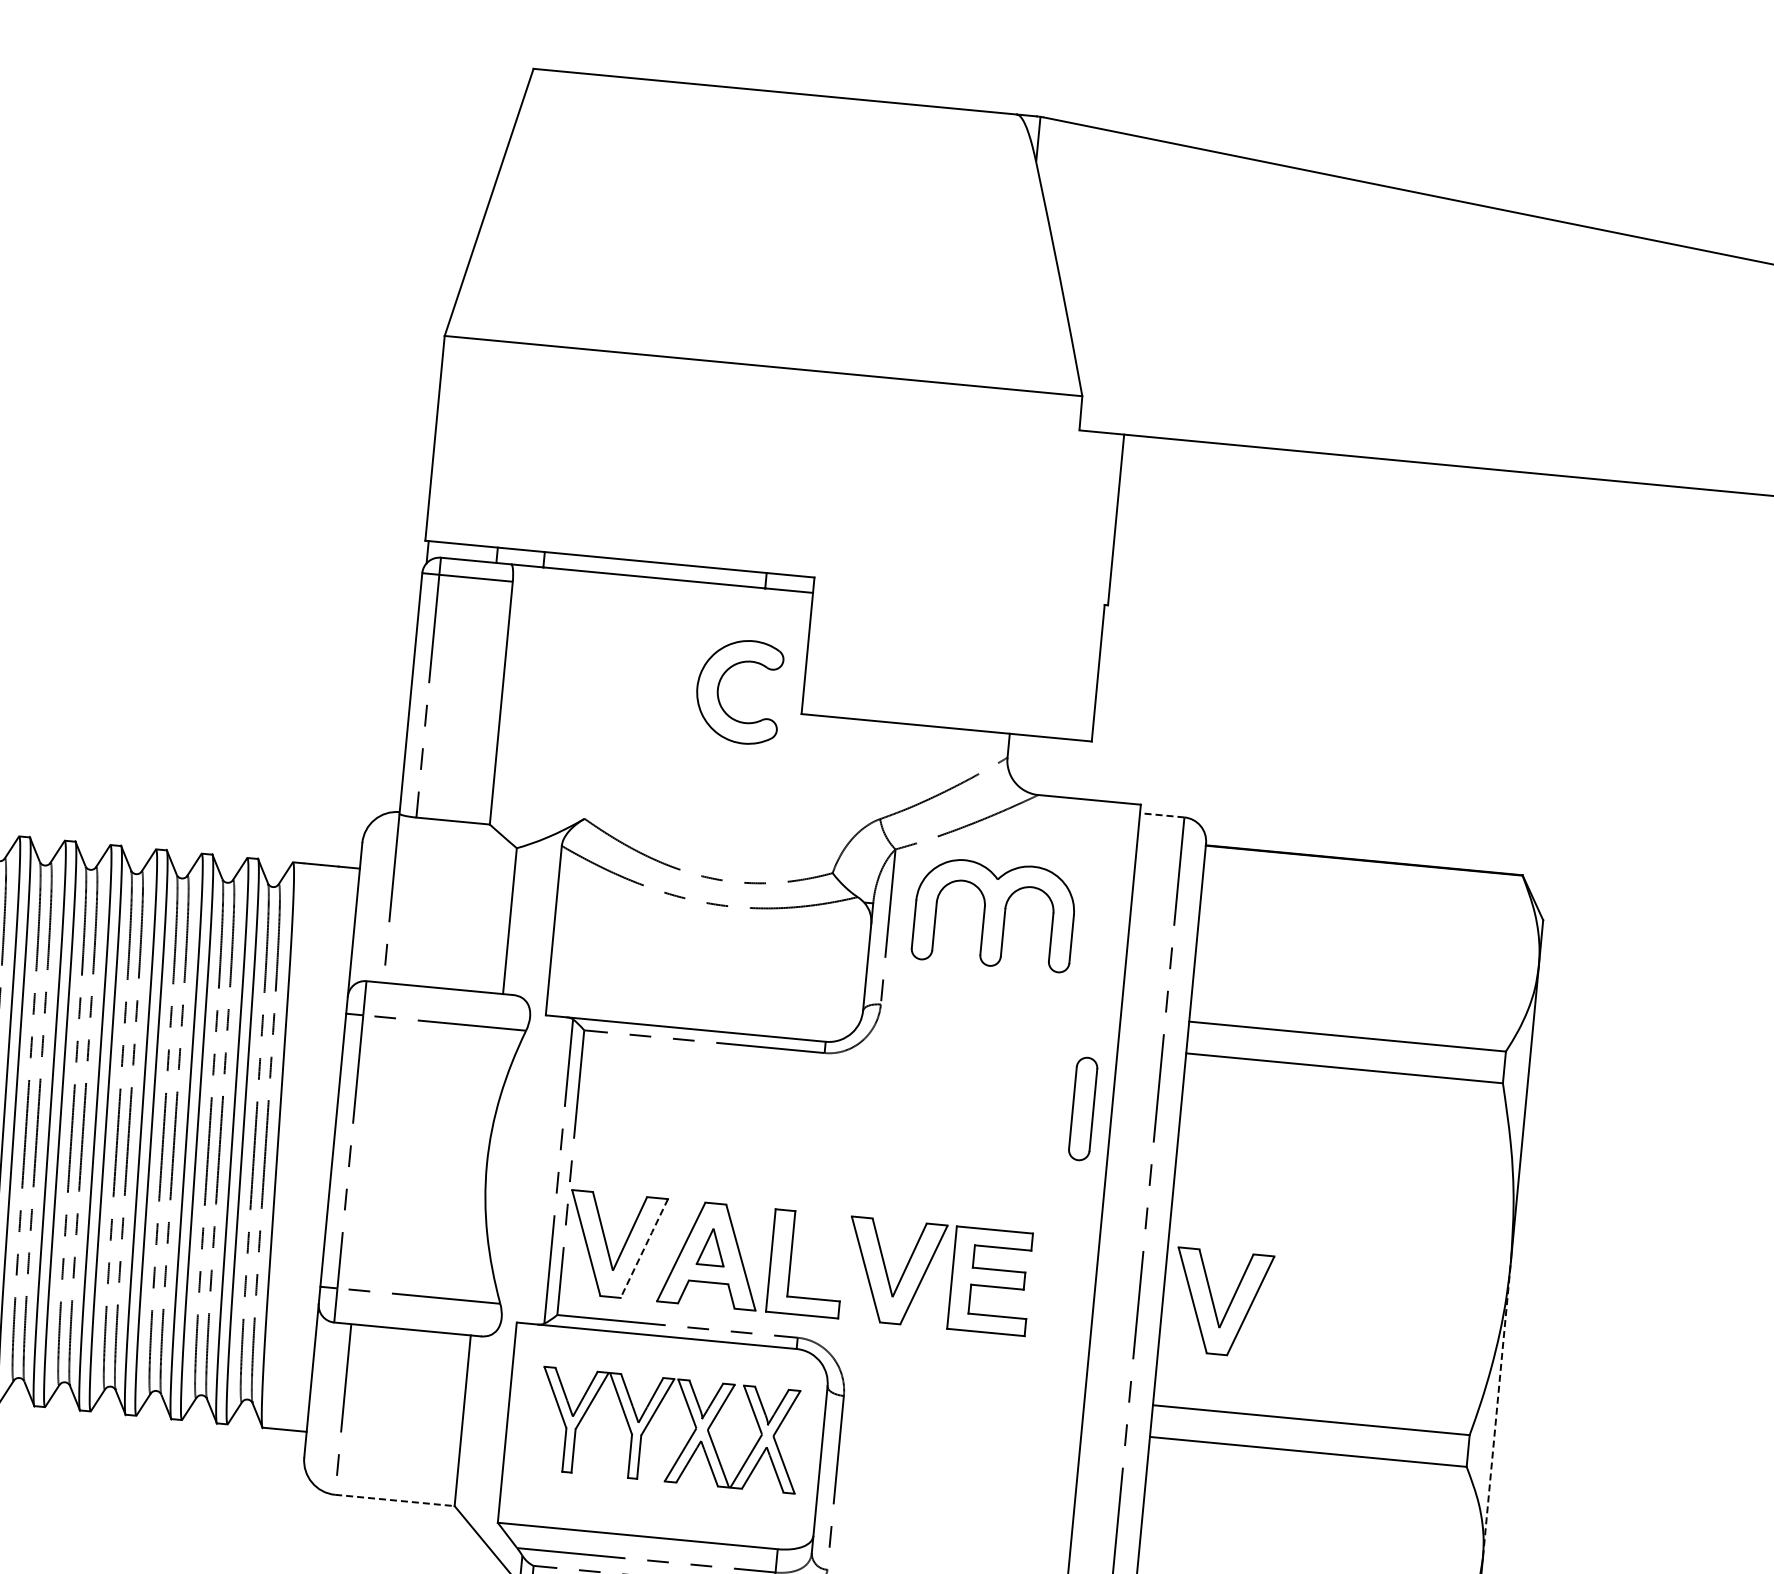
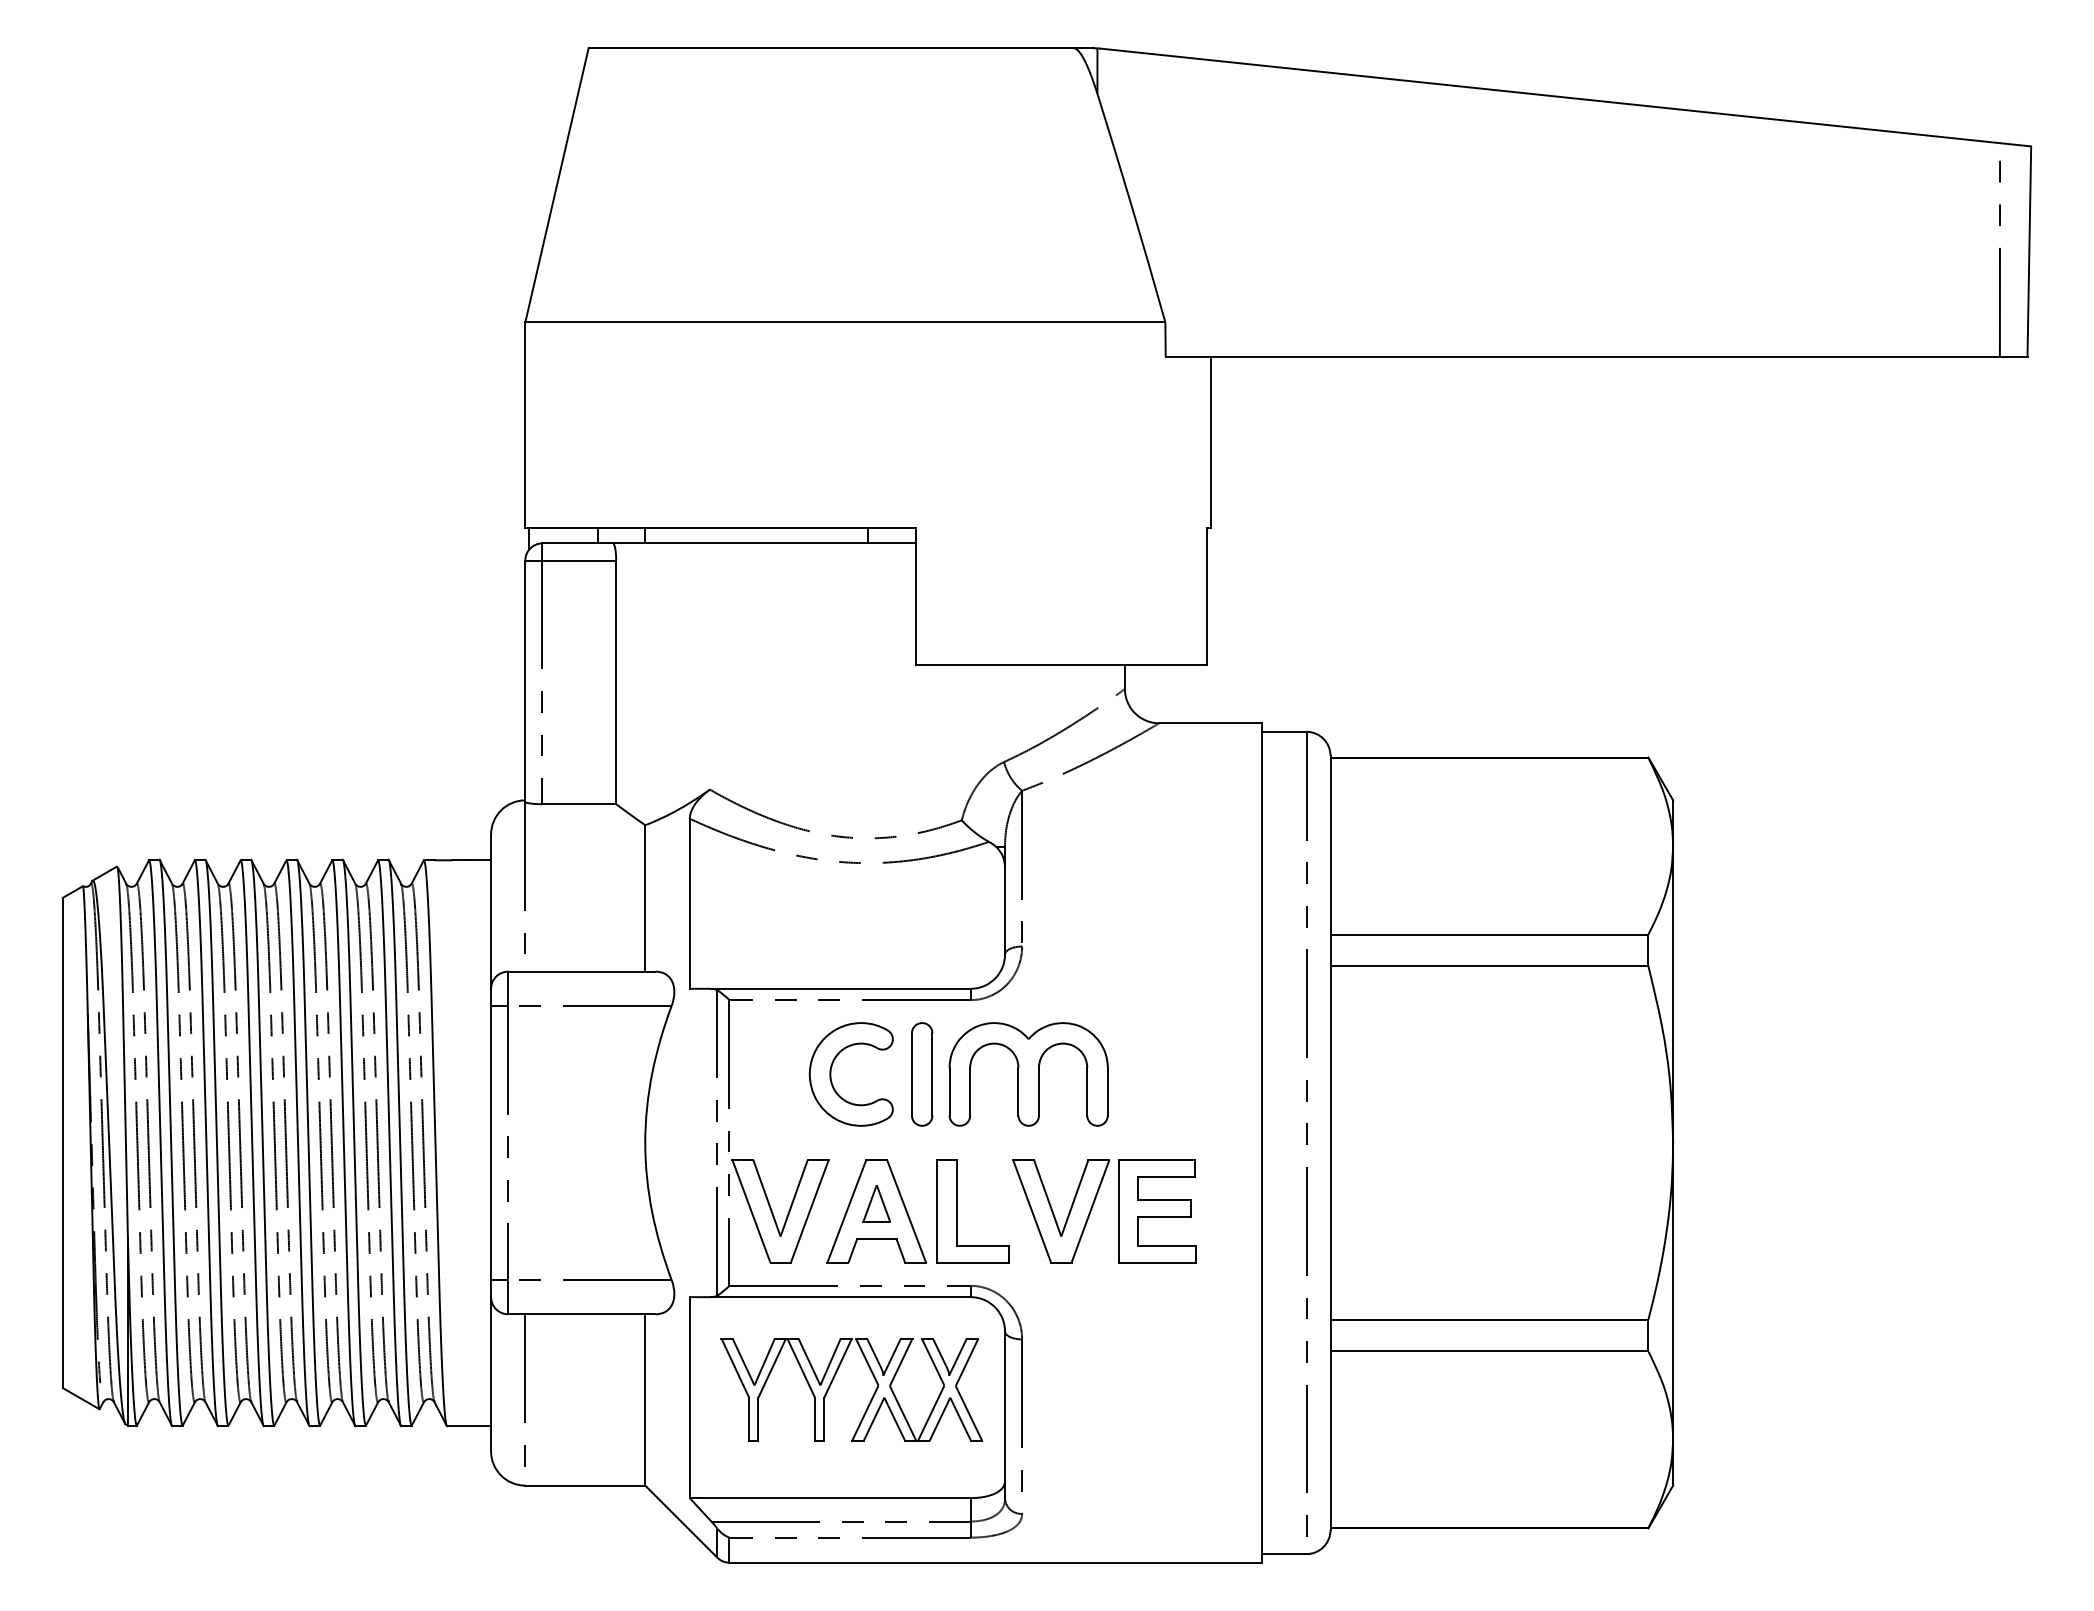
part: (719, 689) -> (831, 1074), moved
line: (1161, 814) -> (1283, 731), dashed -> solid
part: (994, 914) -> (1028, 1074), moved
part: (1083, 1109) -> (922, 1074), moved
line: (644, 1248) -> (809, 1211), dashed -> solid
part: (1214, 1305) -> (1382, 1214), removed
line: (1497, 1408) -> (1673, 1290), dashed -> solid
line: (395, 1500) -> (585, 1485), dashed -> solid

